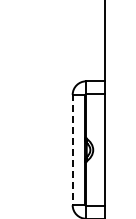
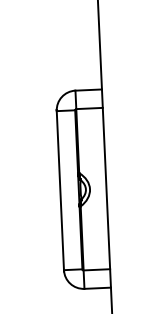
line: (72, 150) -> (60, 191), dashed -> solid

